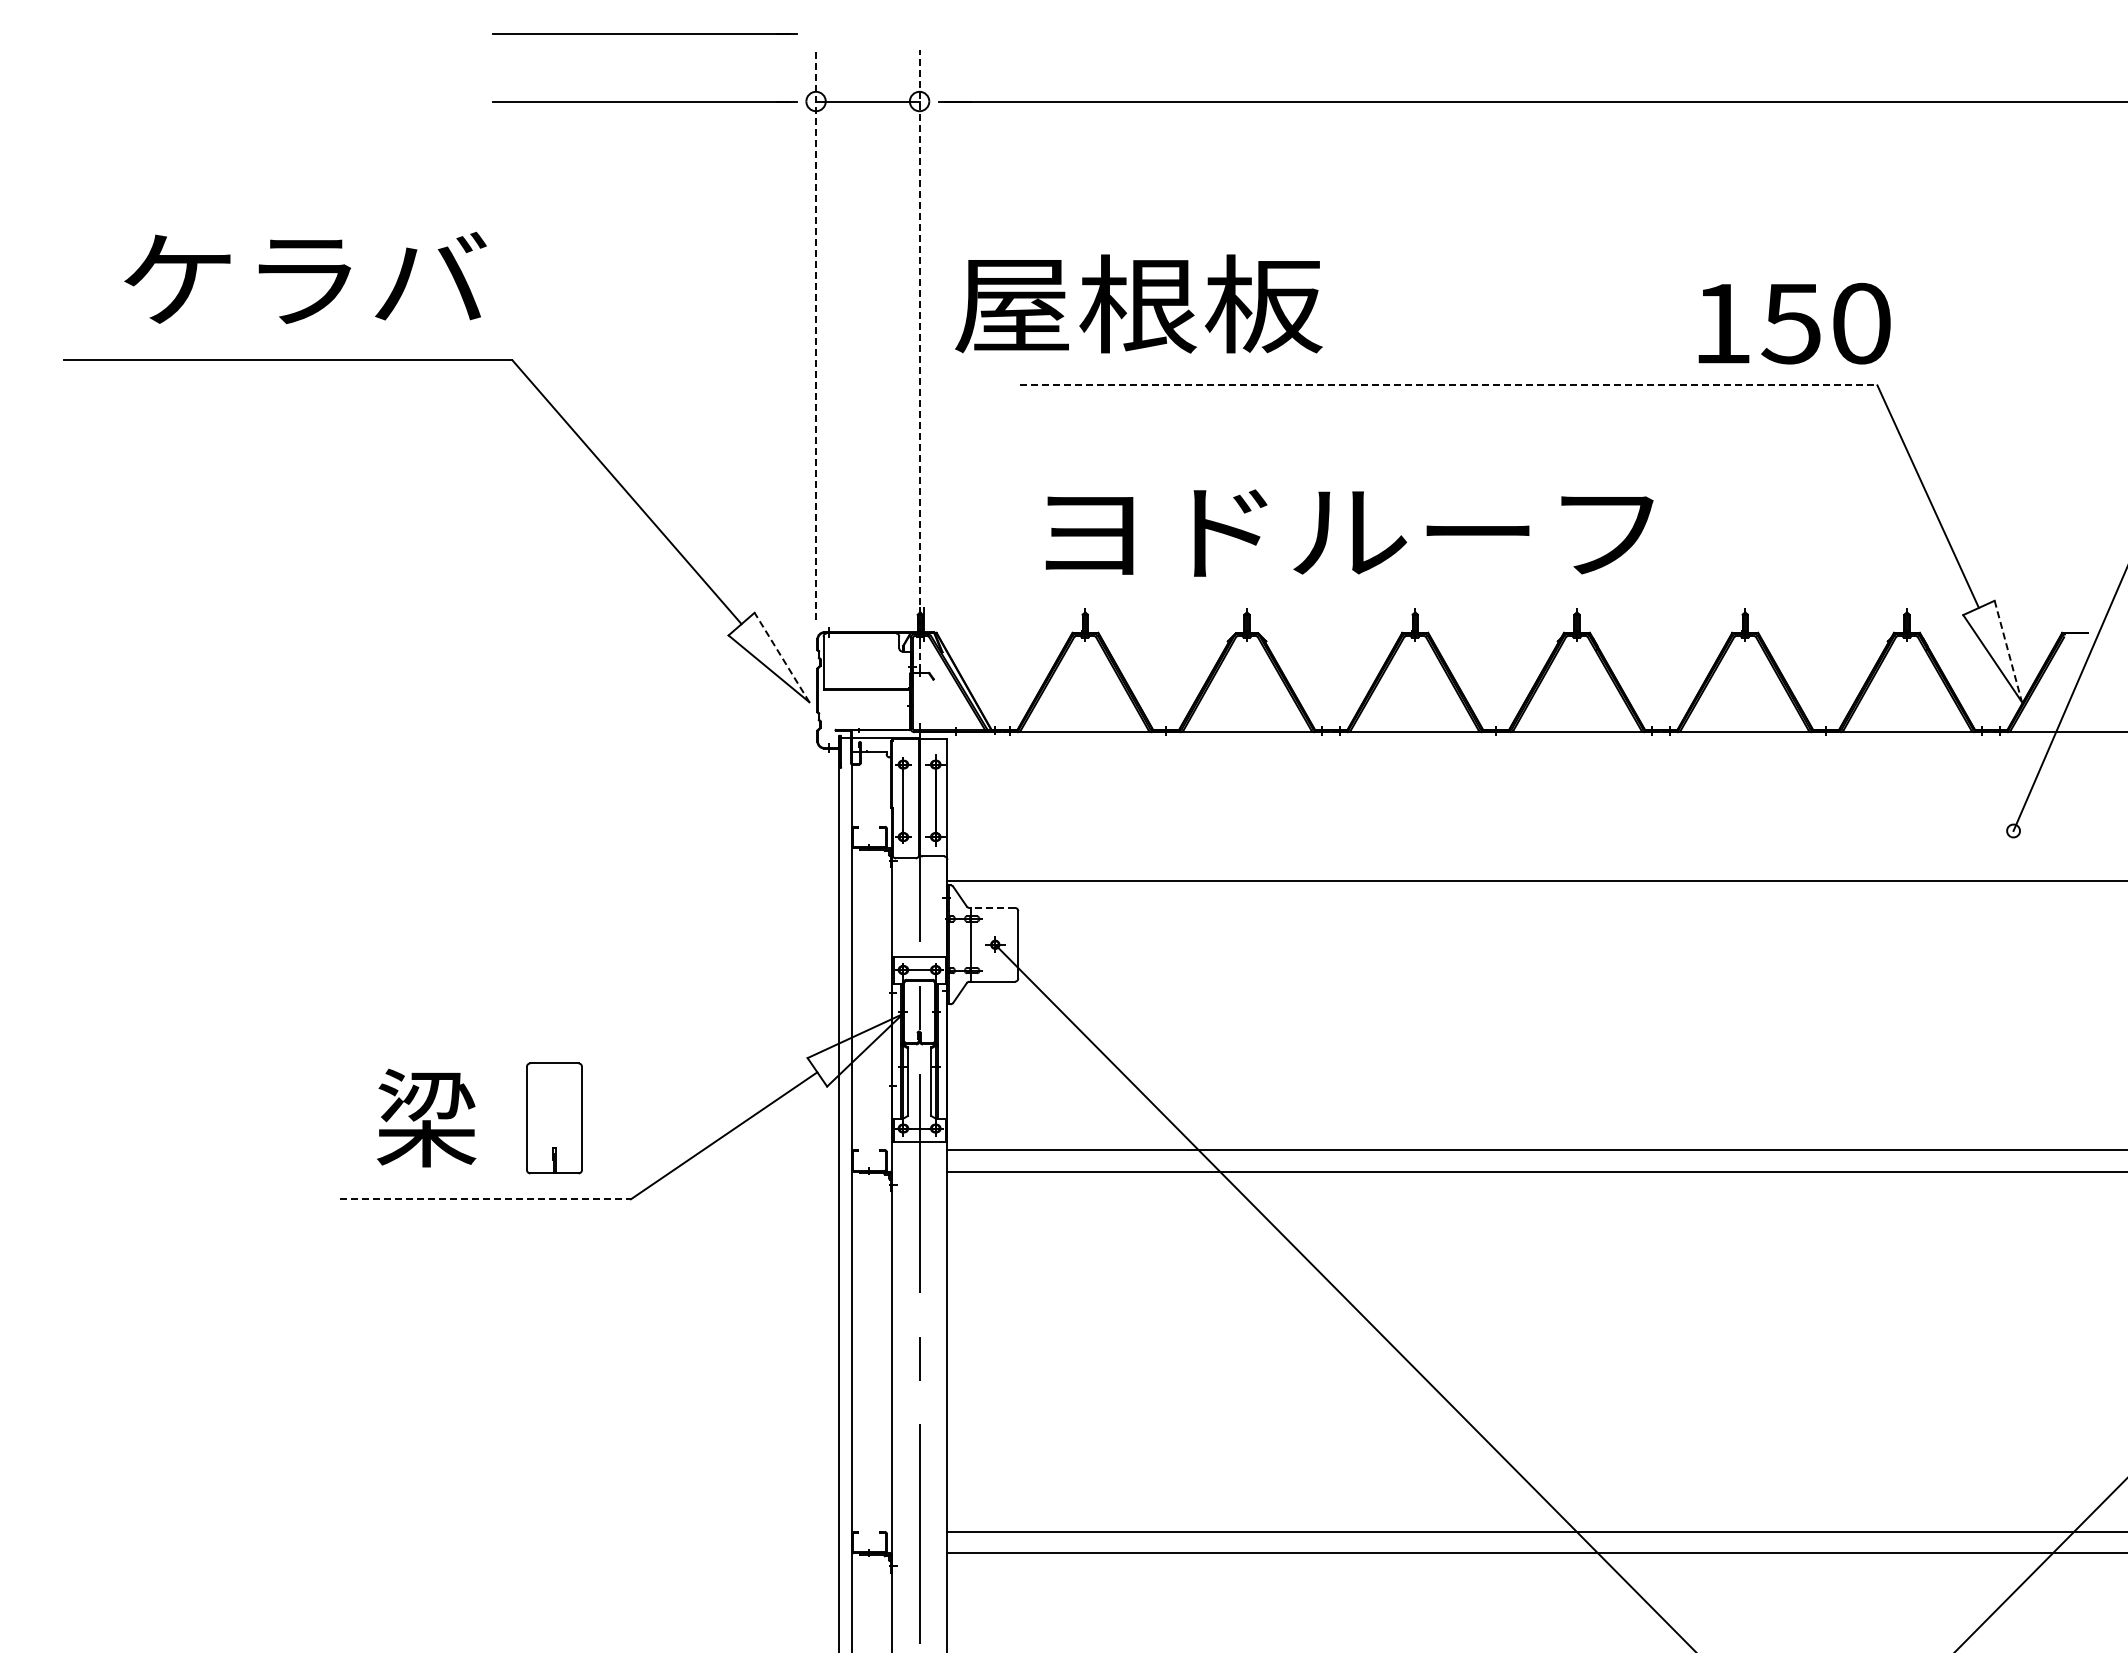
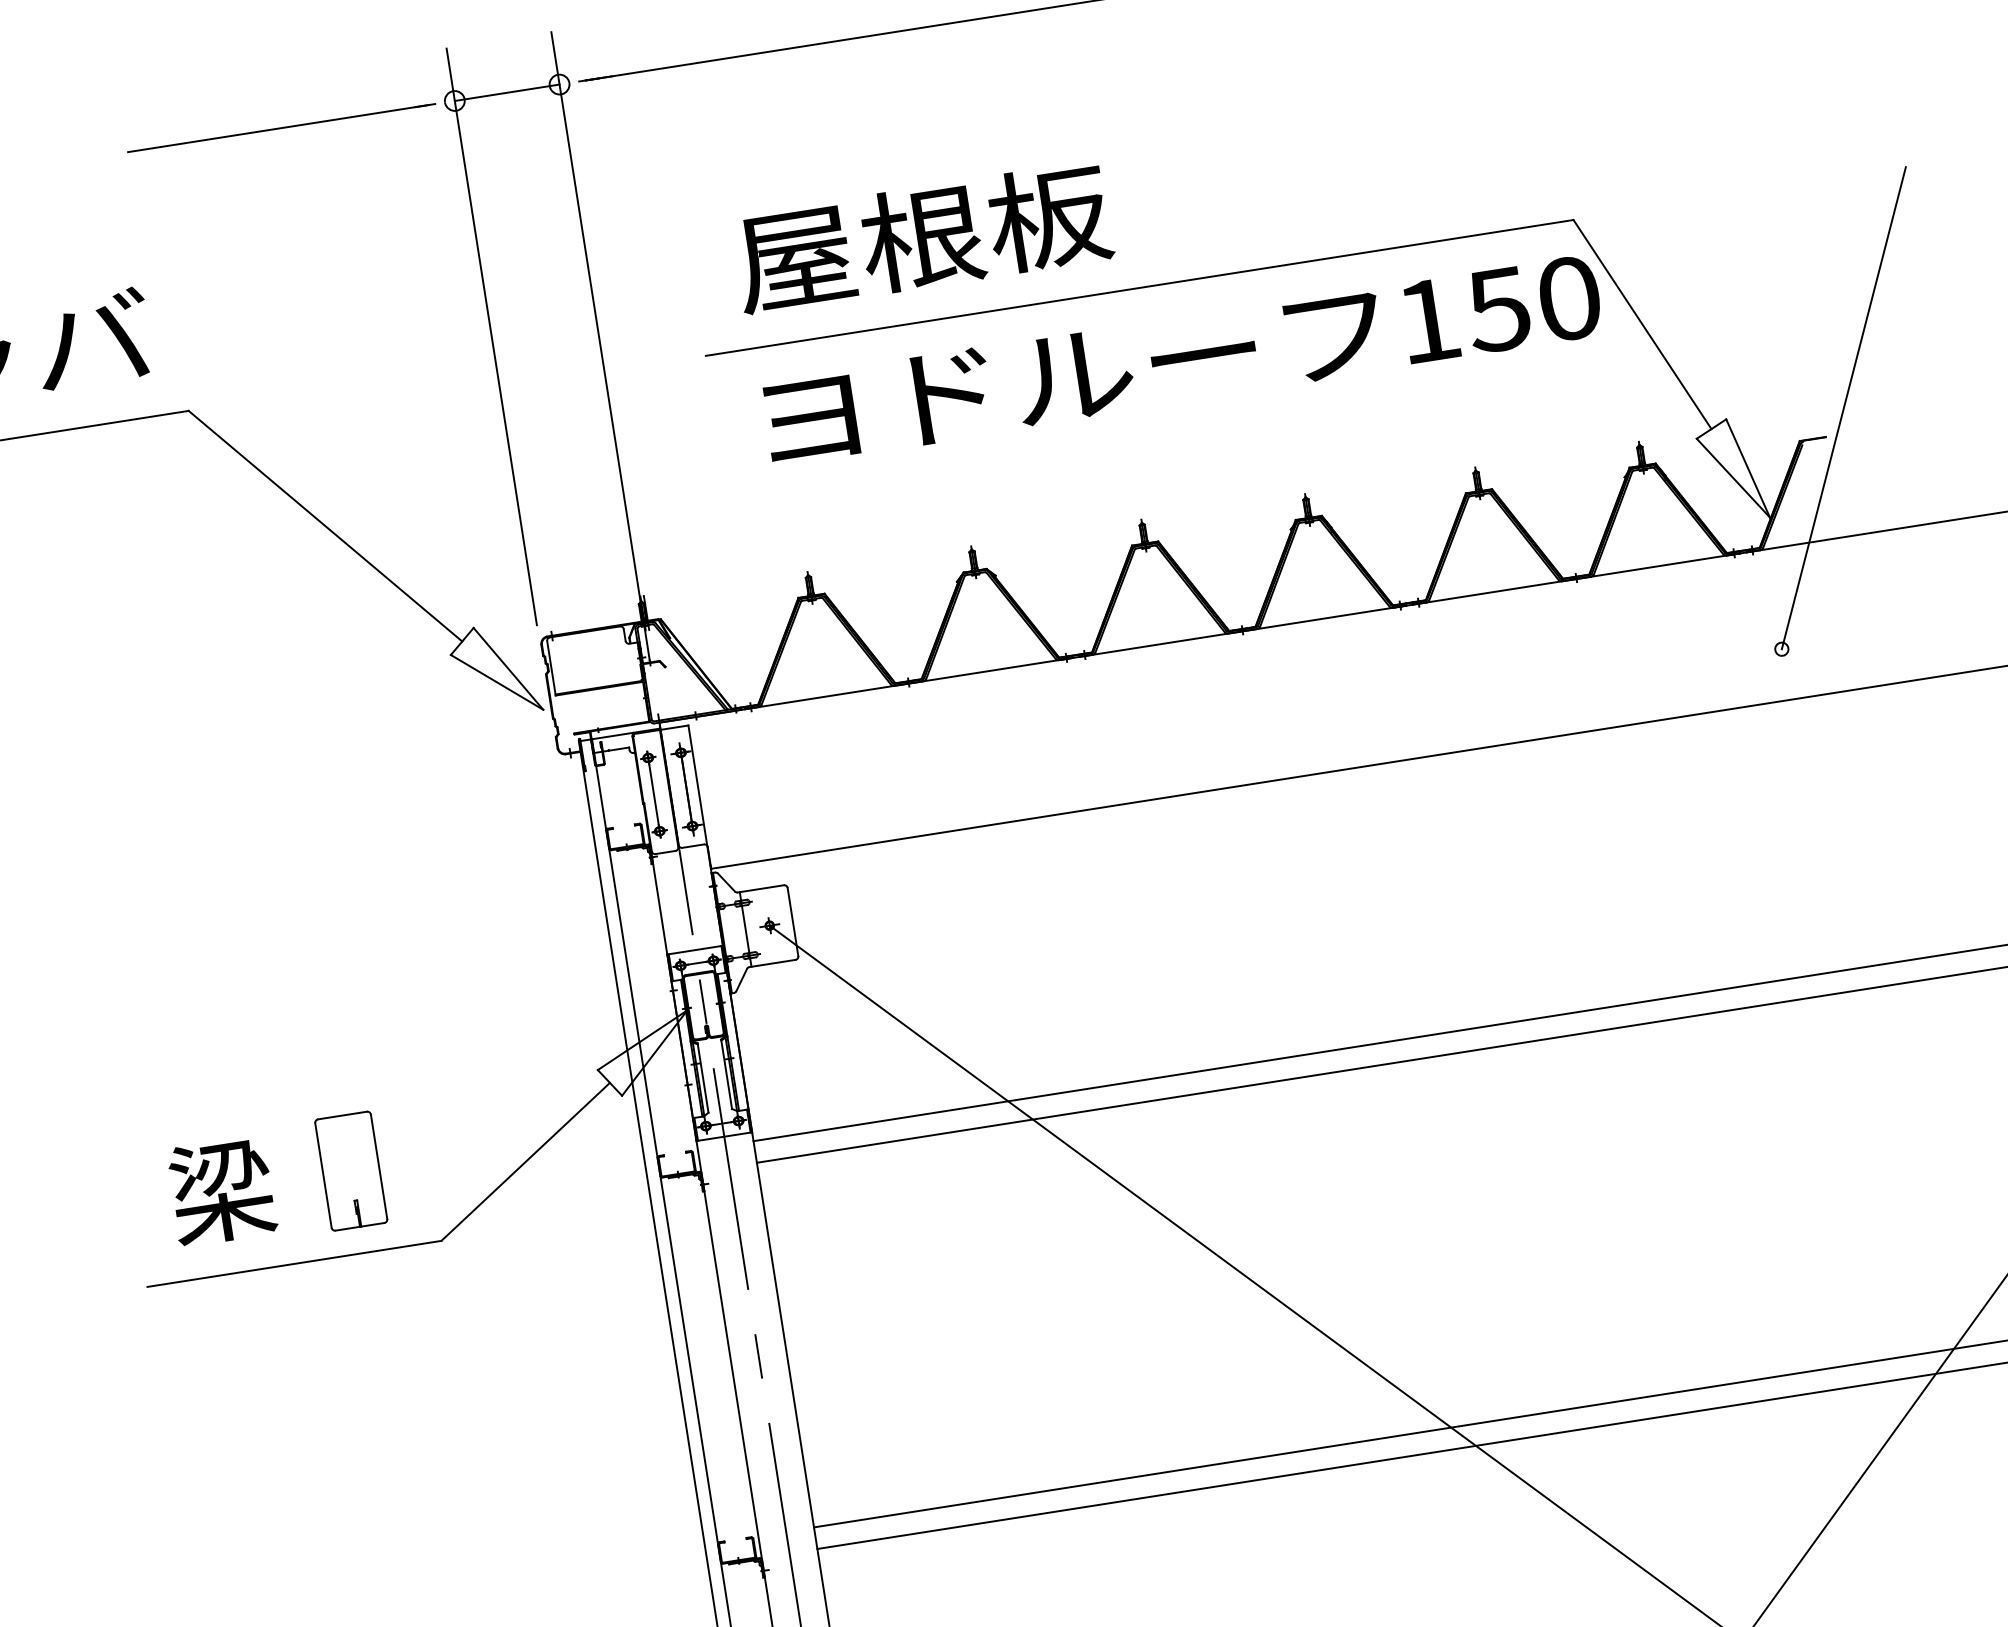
line: (644, 33) -> (270, 59), removed
text: (1138, 303) -> (922, 237), moved
text: (1794, 323) -> (1501, 309), moved
line: (816, 334) -> (492, 336), dashed -> solid
line: (919, 360) -> (600, 346), dashed -> solid
line: (1448, 385) -> (1139, 288), dashed -> solid
text: (1349, 532) -> (1073, 376), moved
line: (2008, 651) -> (1748, 468), dashed -> solid
line: (781, 657) -> (507, 668), dashed -> solid
line: (992, 907) -> (761, 888), dashed -> solid
line: (486, 1199) -> (295, 1263), dashed -> solid

